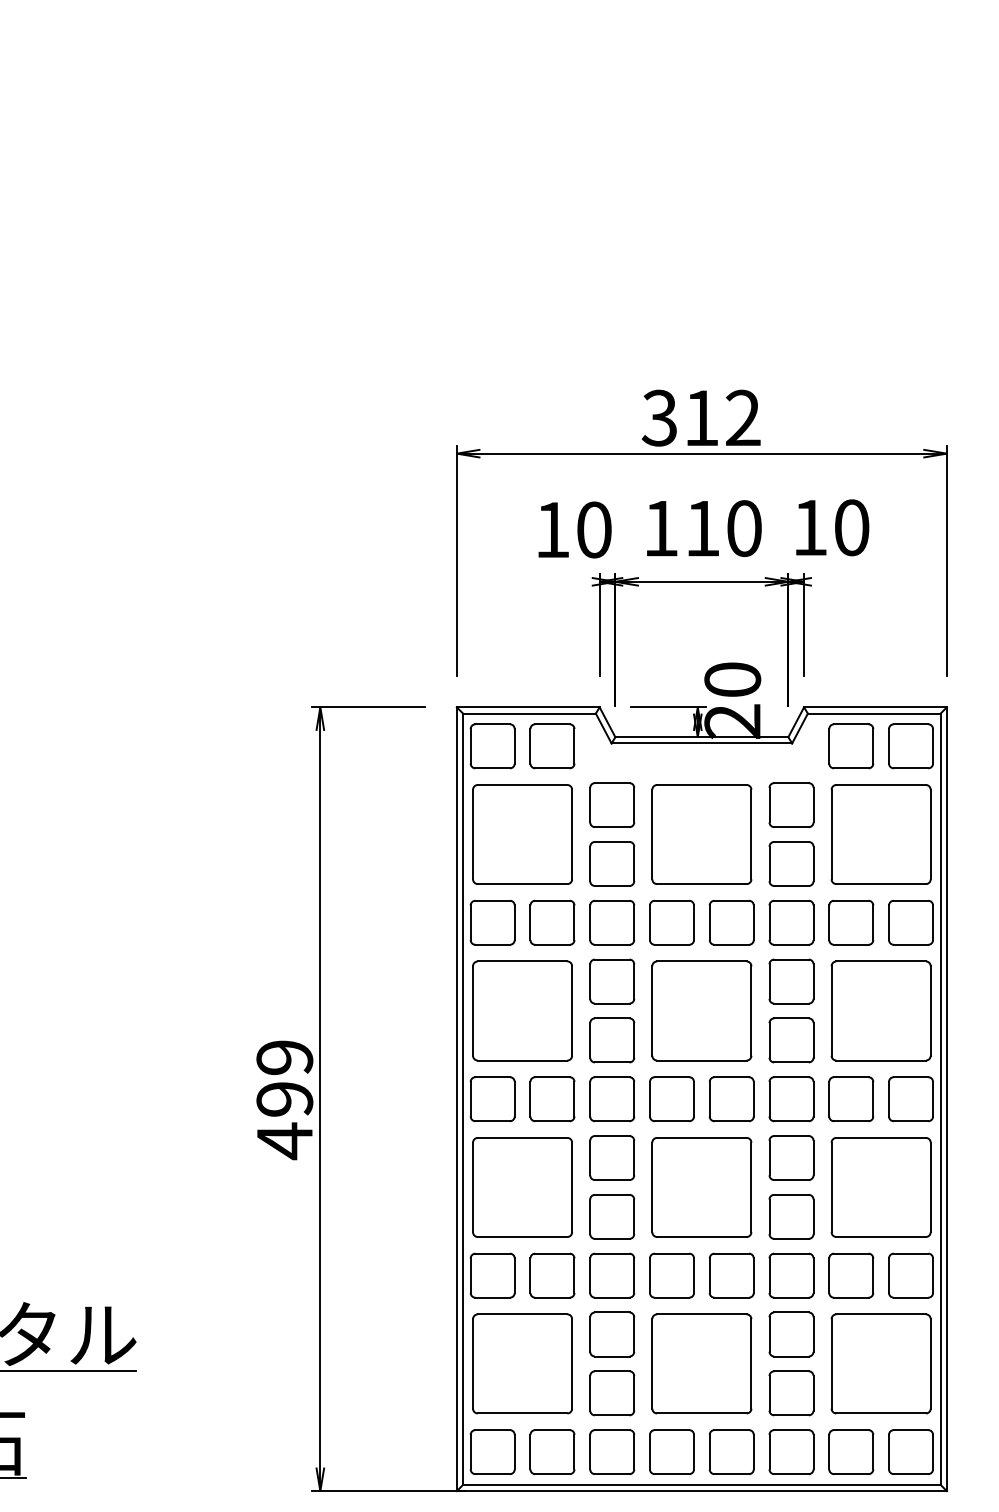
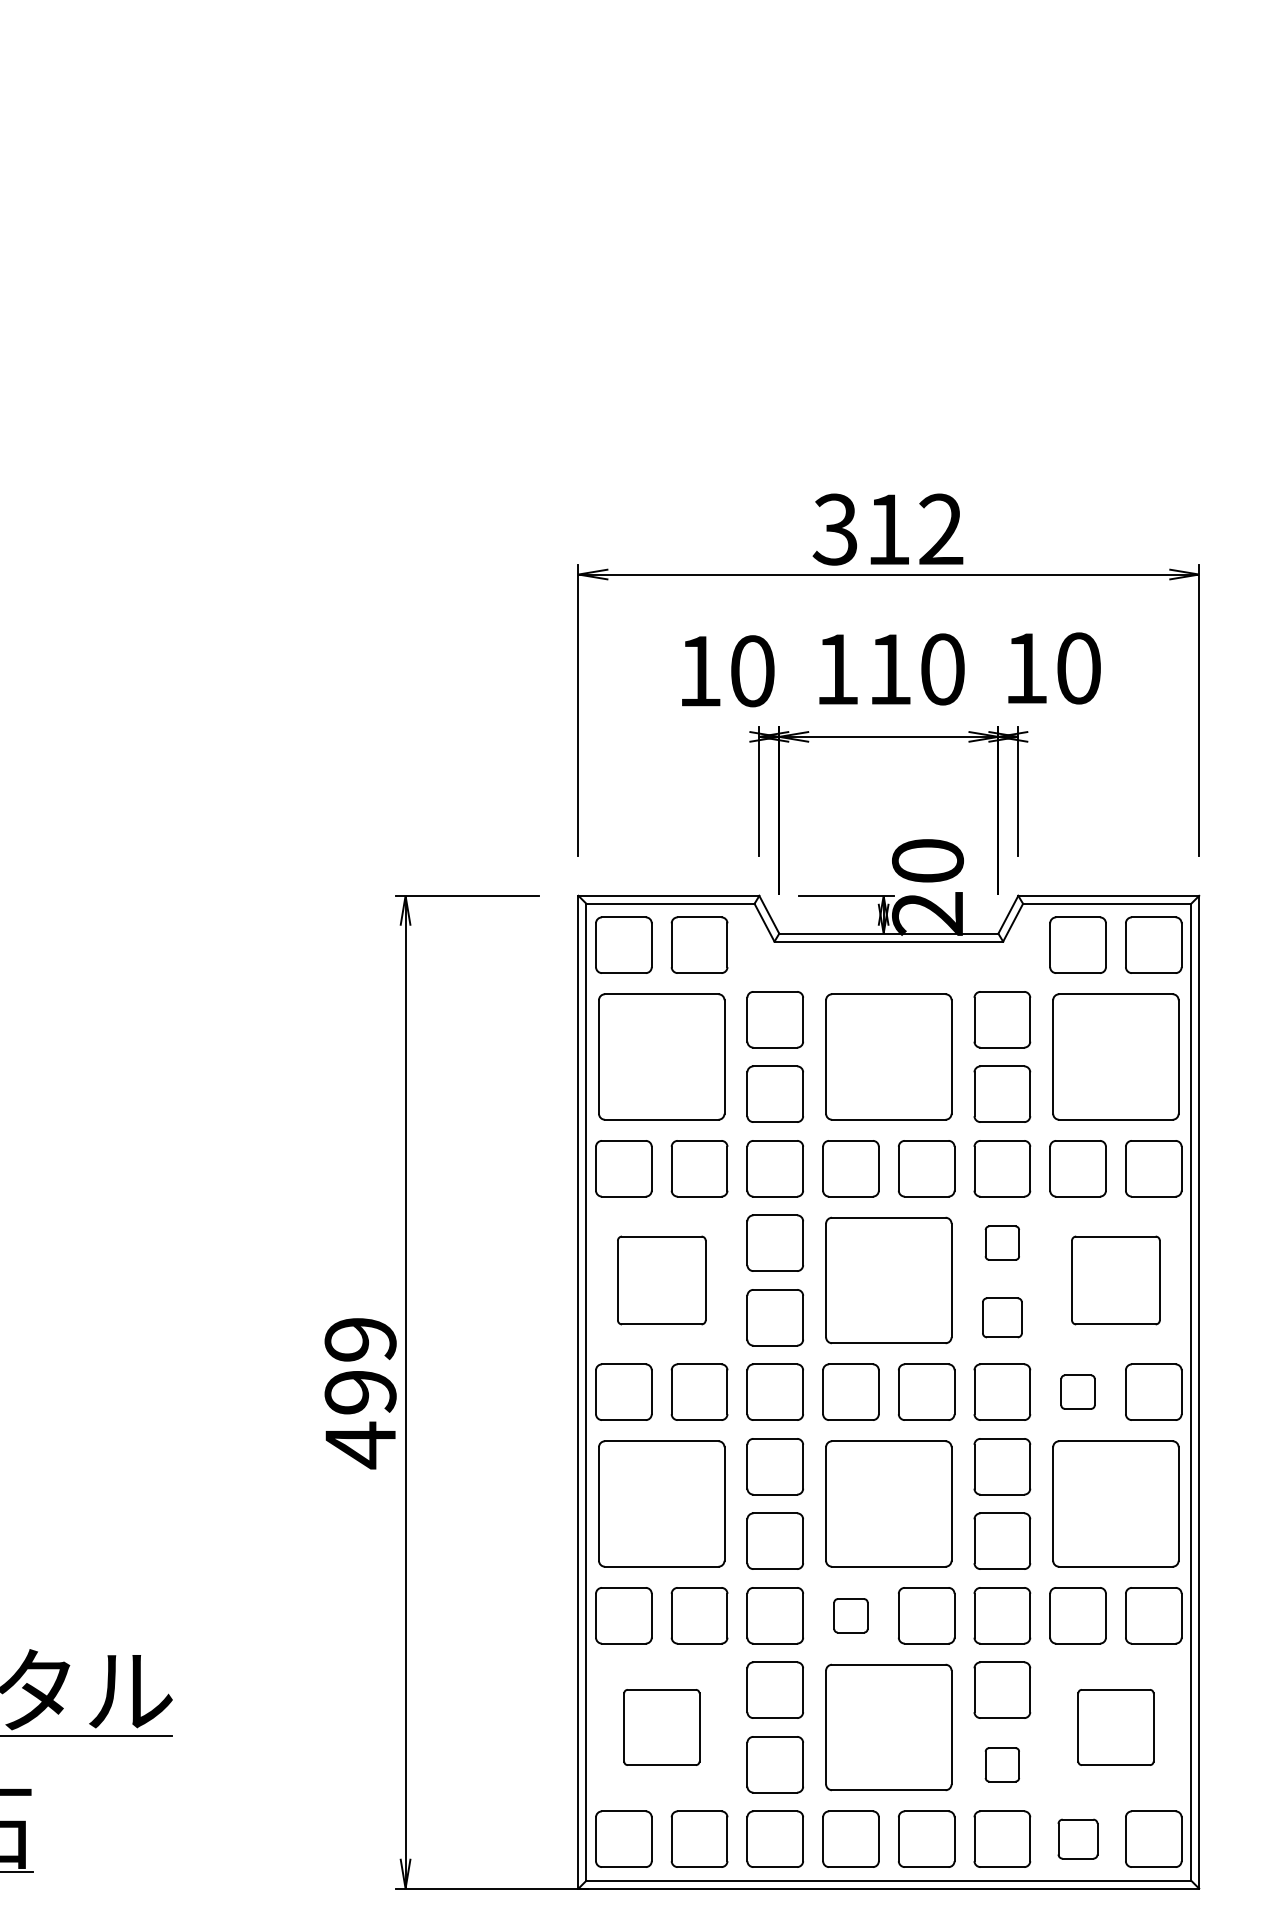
part: (791, 981) -> (1002, 1242), size x0.6
part: (522, 1011) -> (661, 1280), size x0.7
part: (880, 1011) -> (1115, 1280), size x0.7
part: (791, 1040) -> (1002, 1317), size x0.7
part: (850, 1098) -> (1077, 1391), size x0.6
part: (671, 1275) -> (850, 1615), size x0.6
part: (522, 1363) -> (661, 1727), size x0.6
part: (880, 1363) -> (1115, 1727), size x0.6
part: (791, 1393) -> (1002, 1764), size x0.6
part: (850, 1451) -> (1077, 1838), size x0.7

